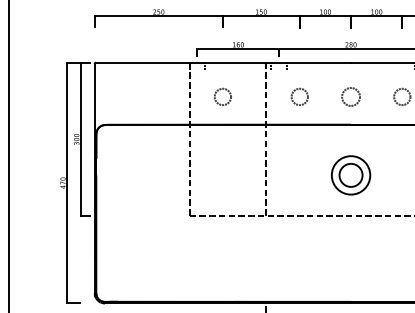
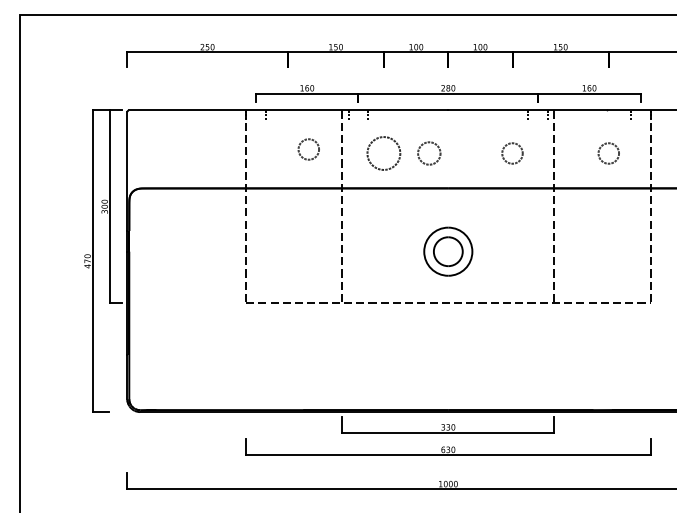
circle: (222, 96) -> (308, 149), moved
circle: (300, 96) -> (384, 153), size x1.6
circle: (351, 96) -> (429, 153), moved

